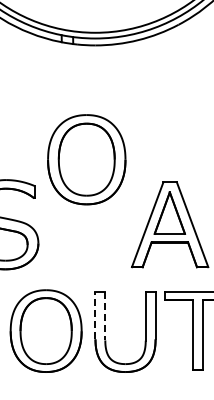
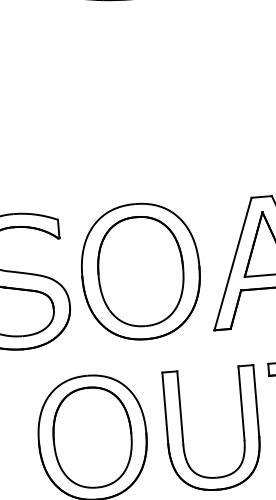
part: (86, 159) -> (140, 271), moved
line: (95, 315) -> (165, 407), dashed -> solid
line: (105, 316) -> (180, 408), dashed -> solid

